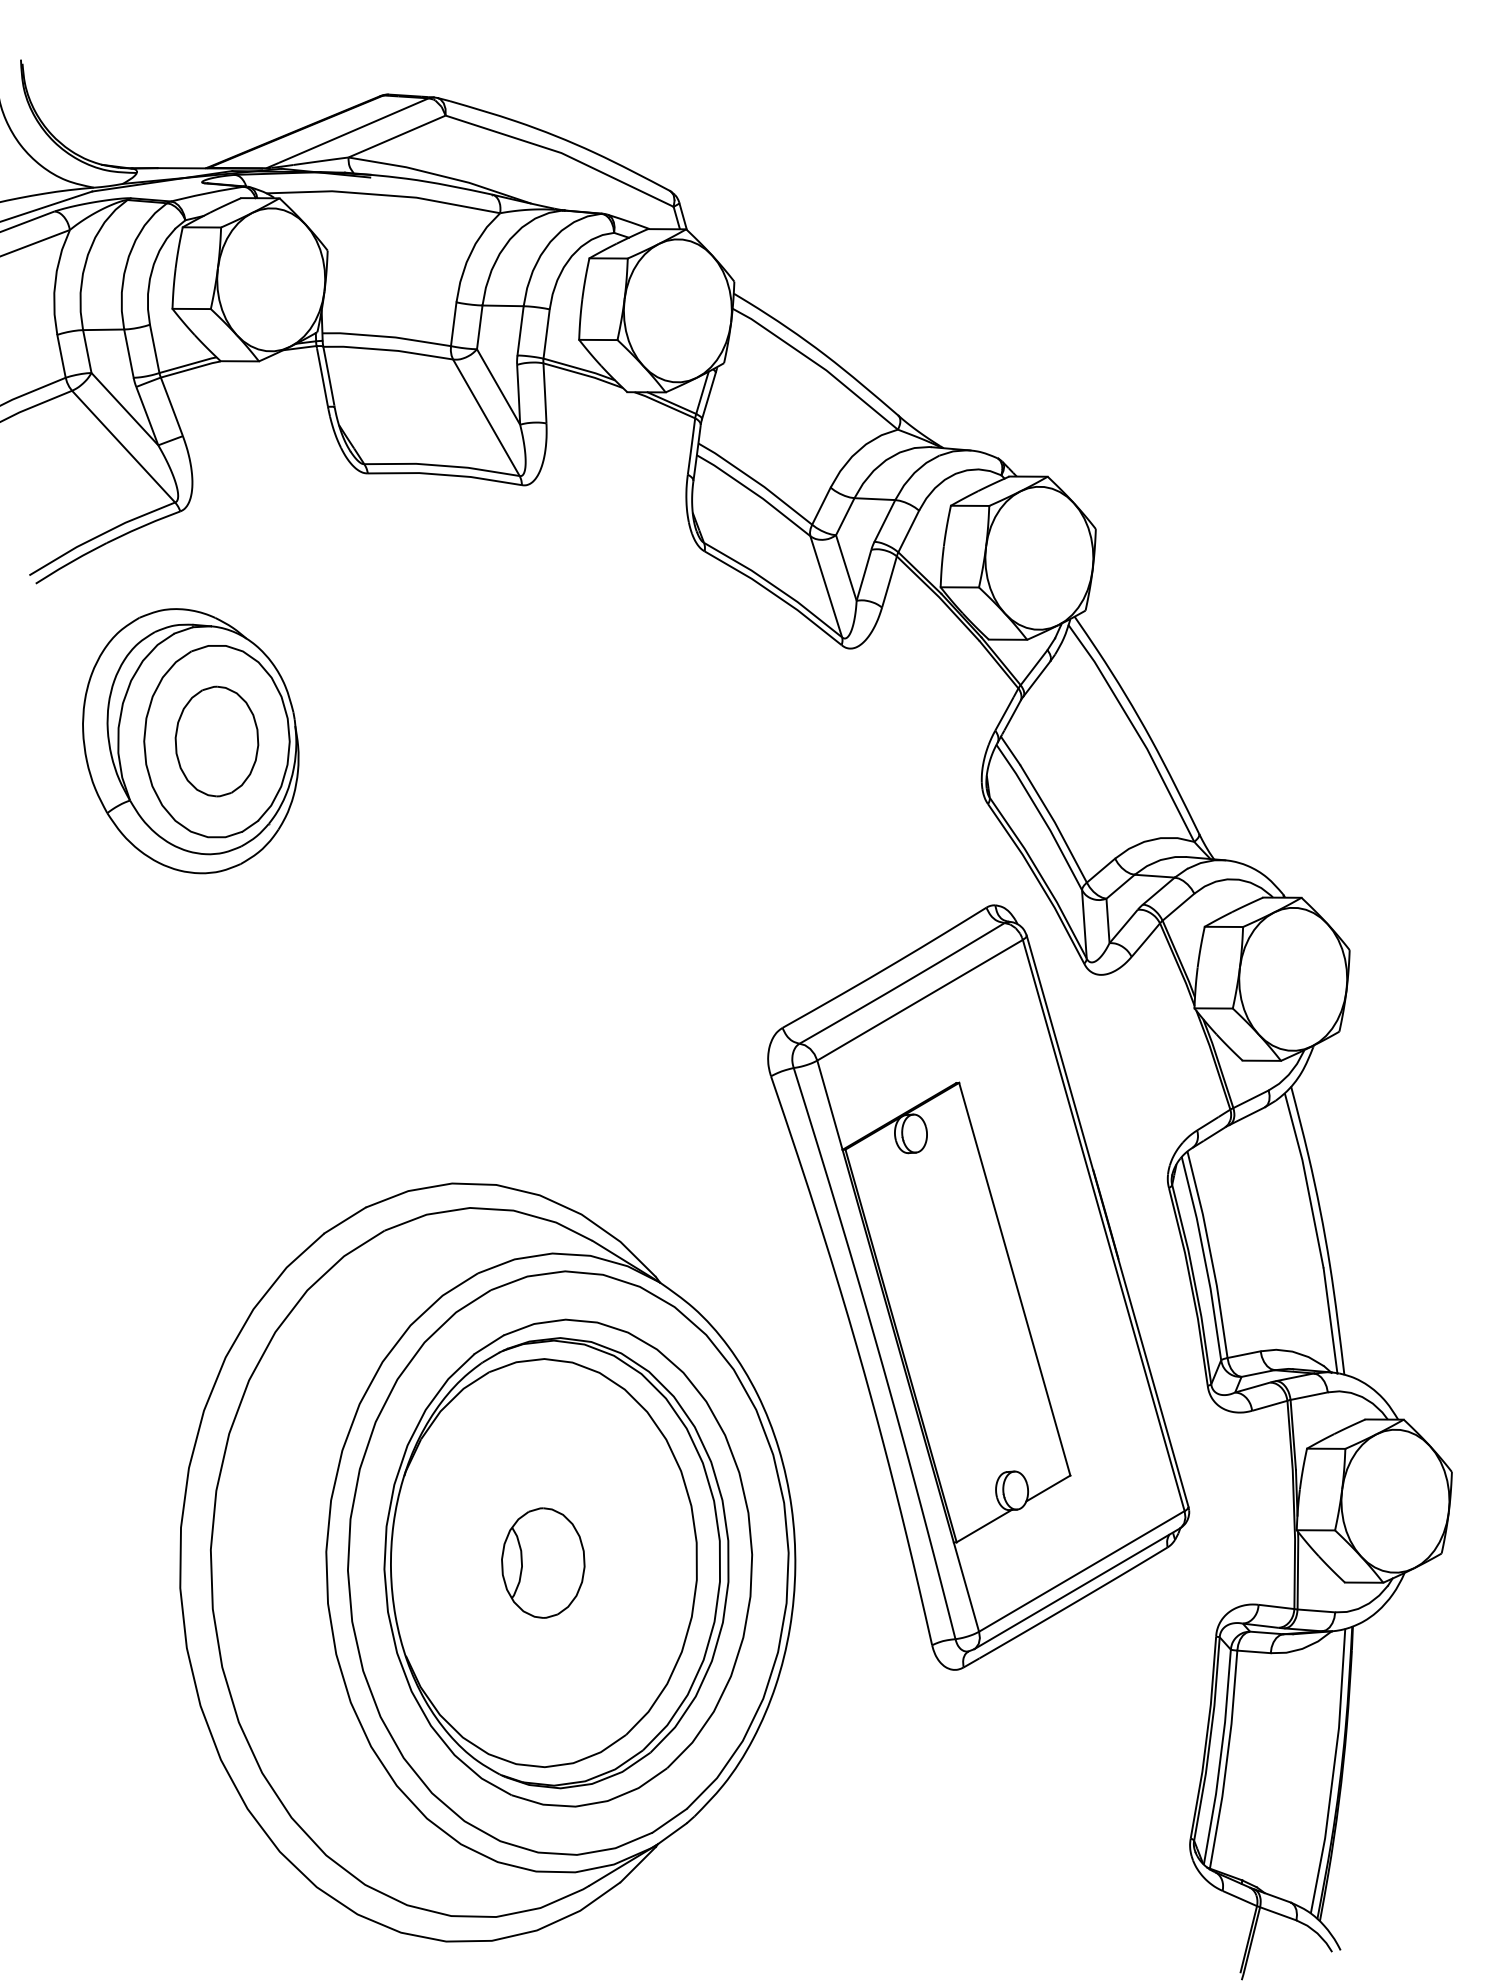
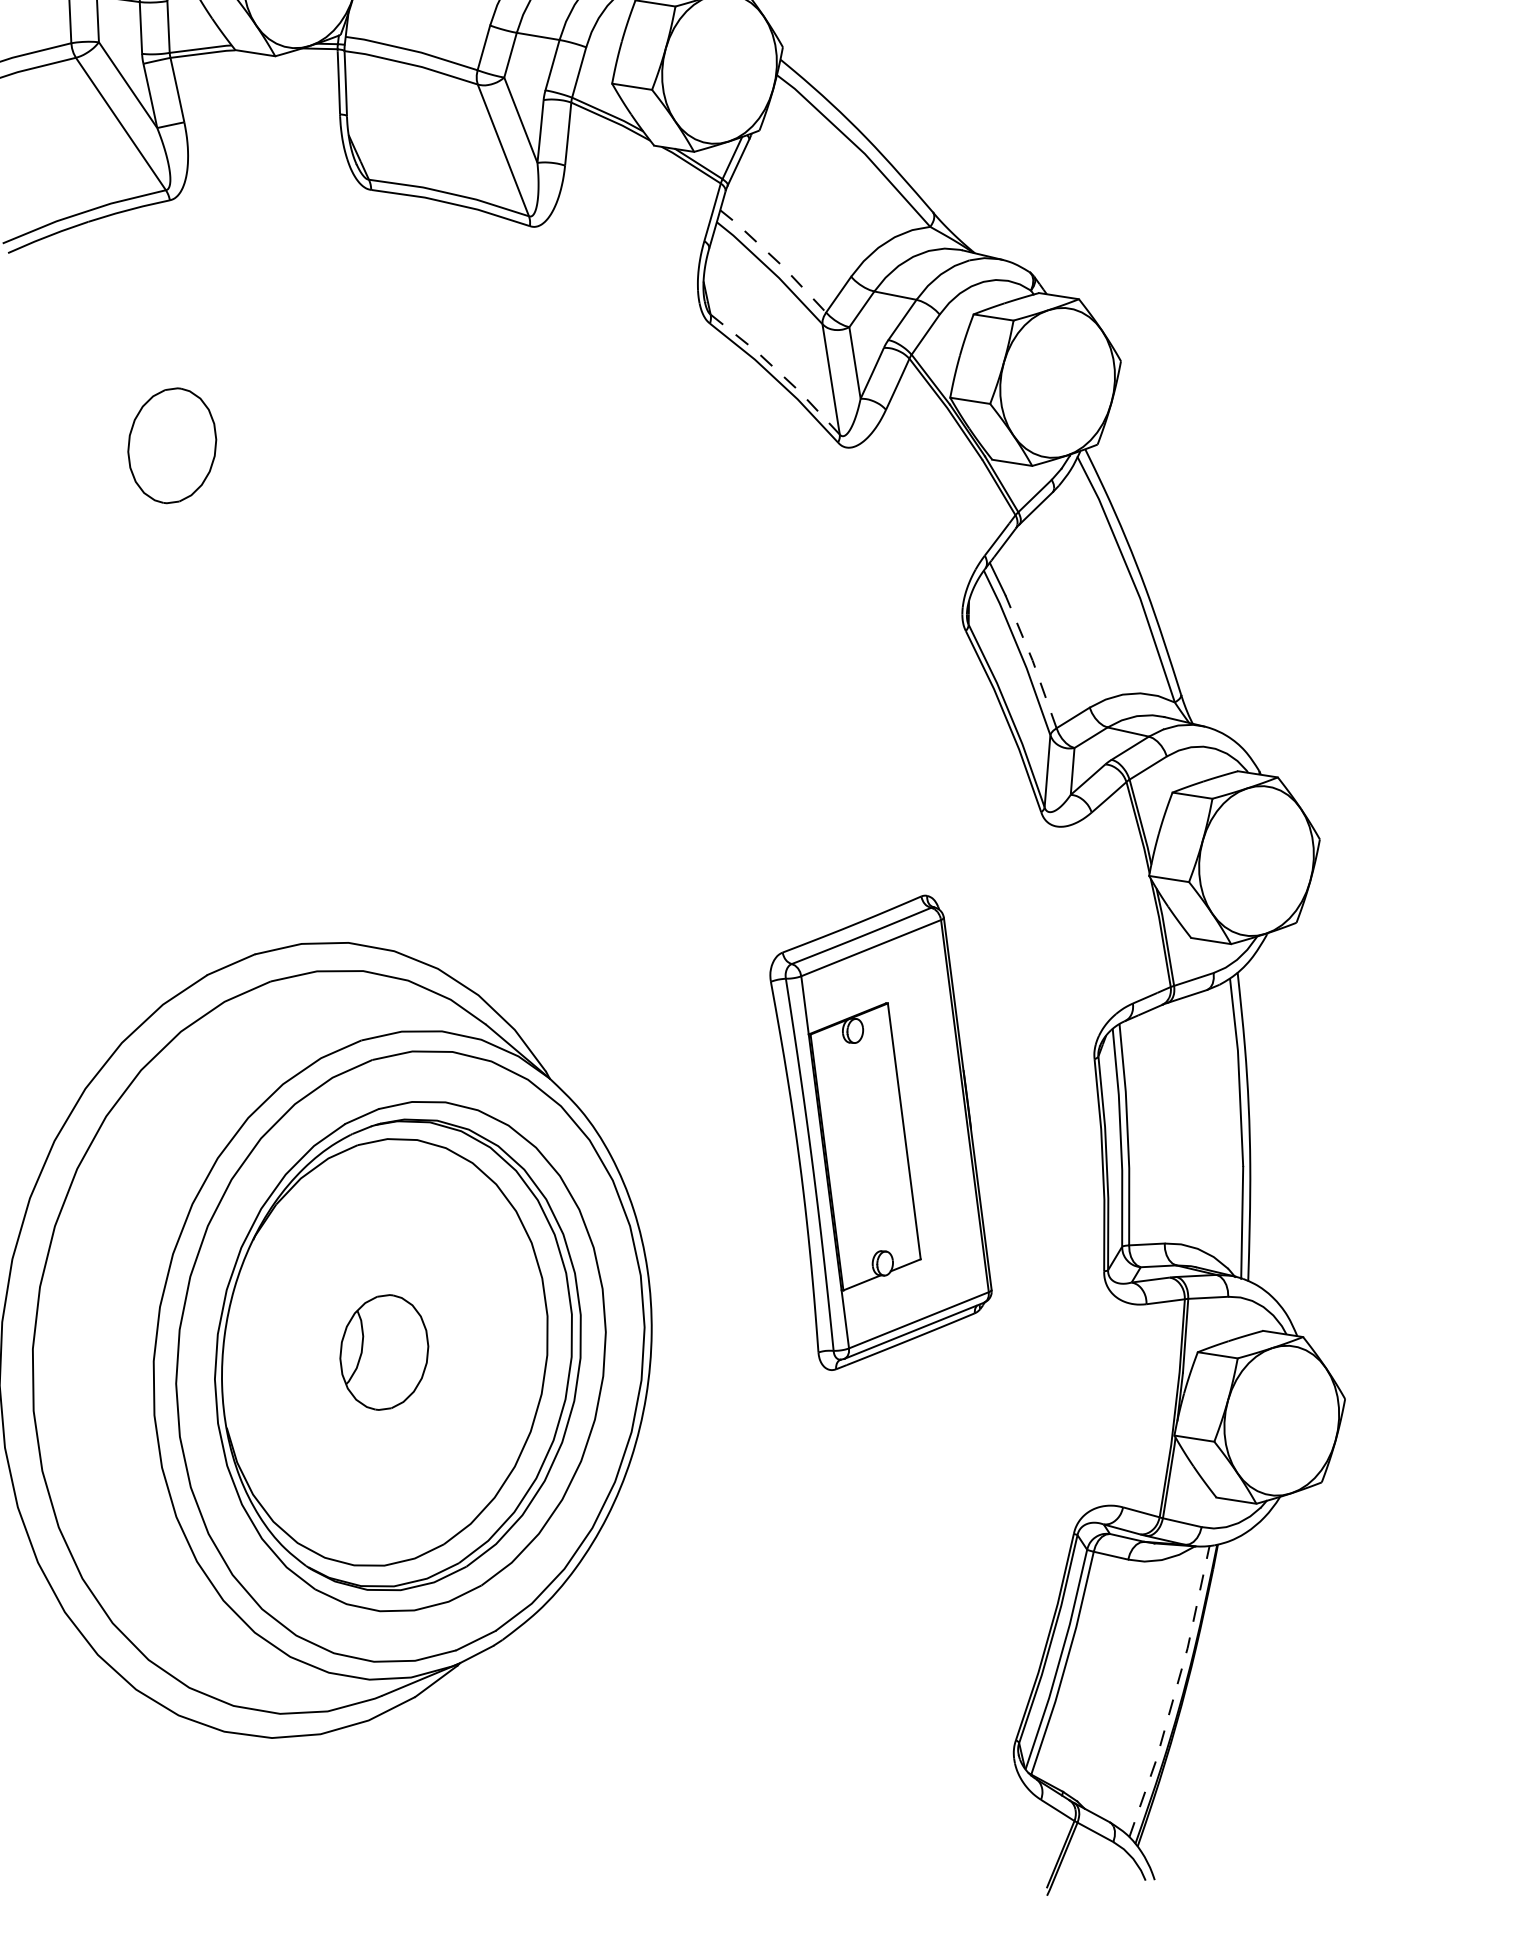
line: (756, 481) -> (774, 258), solid -> dashed
line: (775, 586) -> (778, 371), solid -> dashed
part: (190, 741) -> (144, 441), removed
line: (1054, 822) -> (1032, 660), solid -> dashed
part: (978, 1287) -> (880, 1133), size x0.6
line: (1333, 1771) -> (1175, 1692), solid -> dashed

